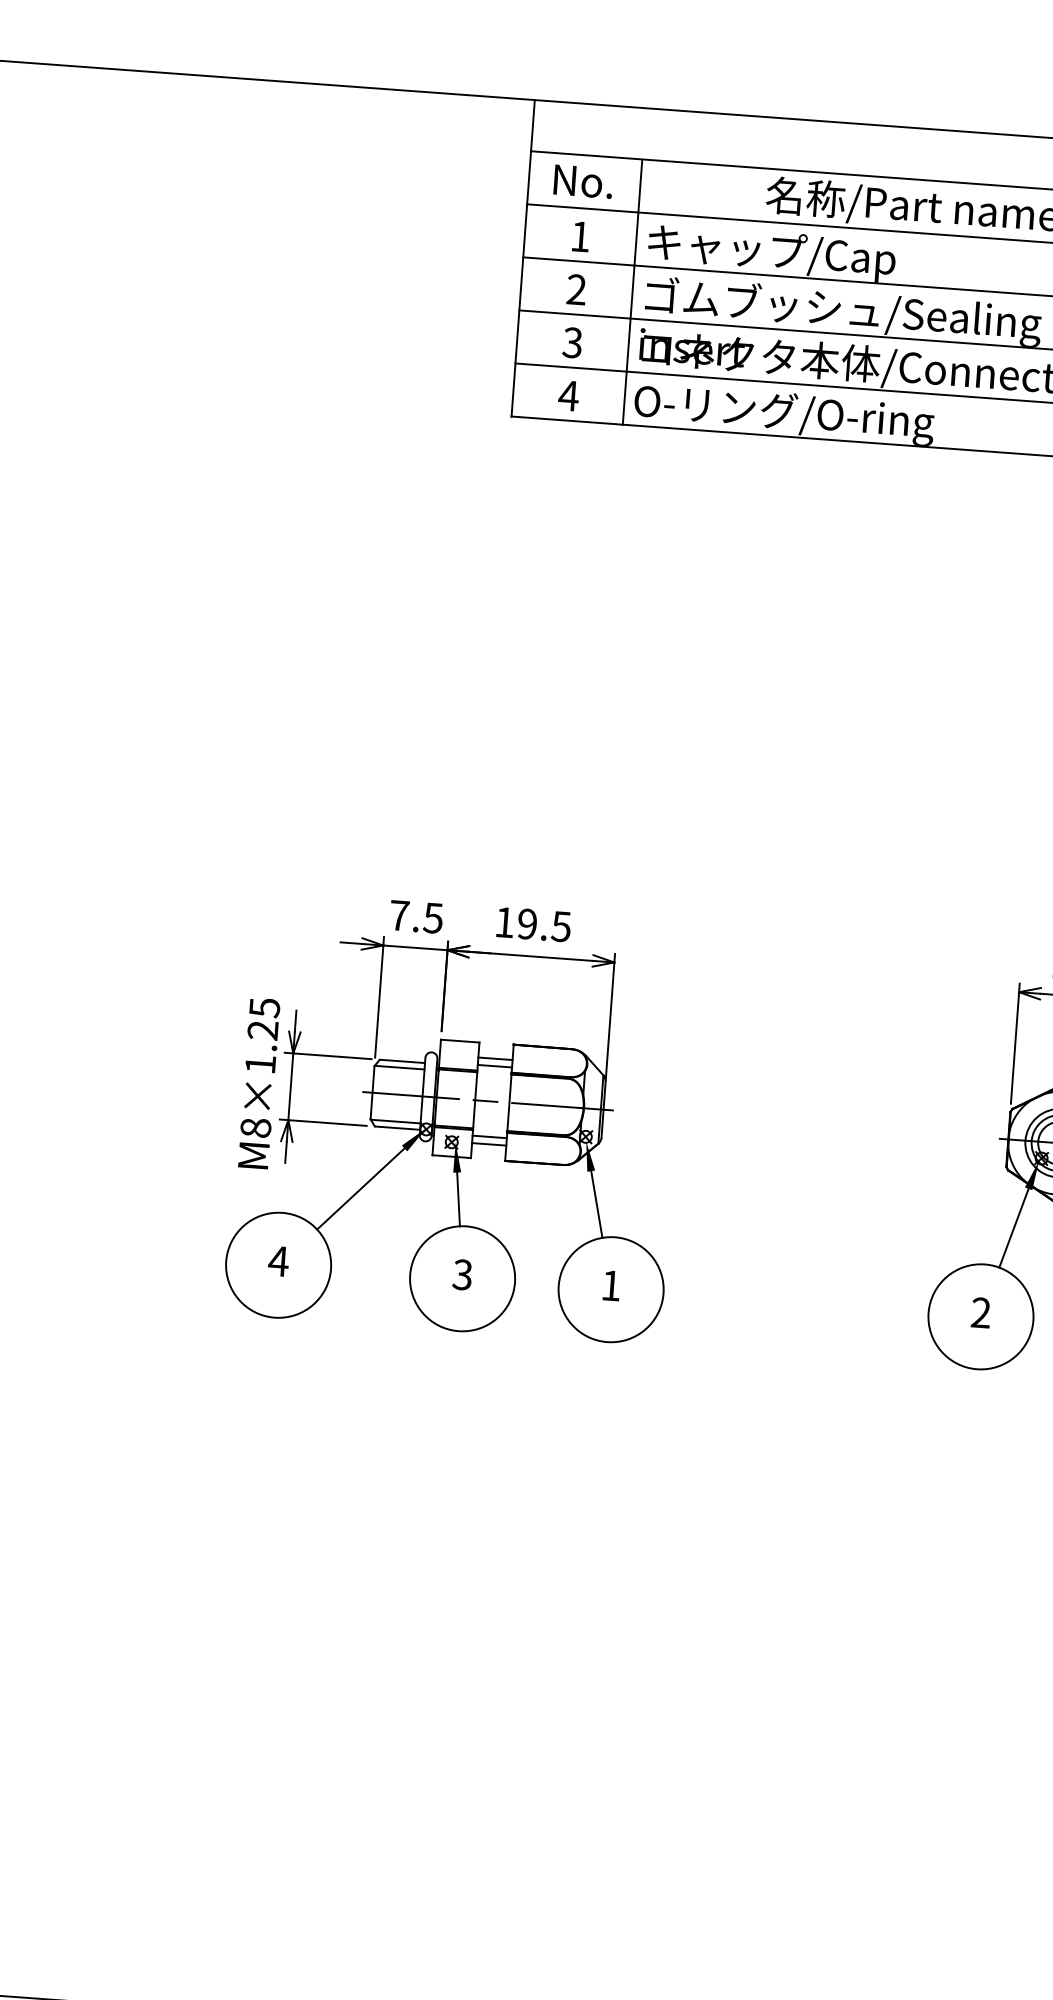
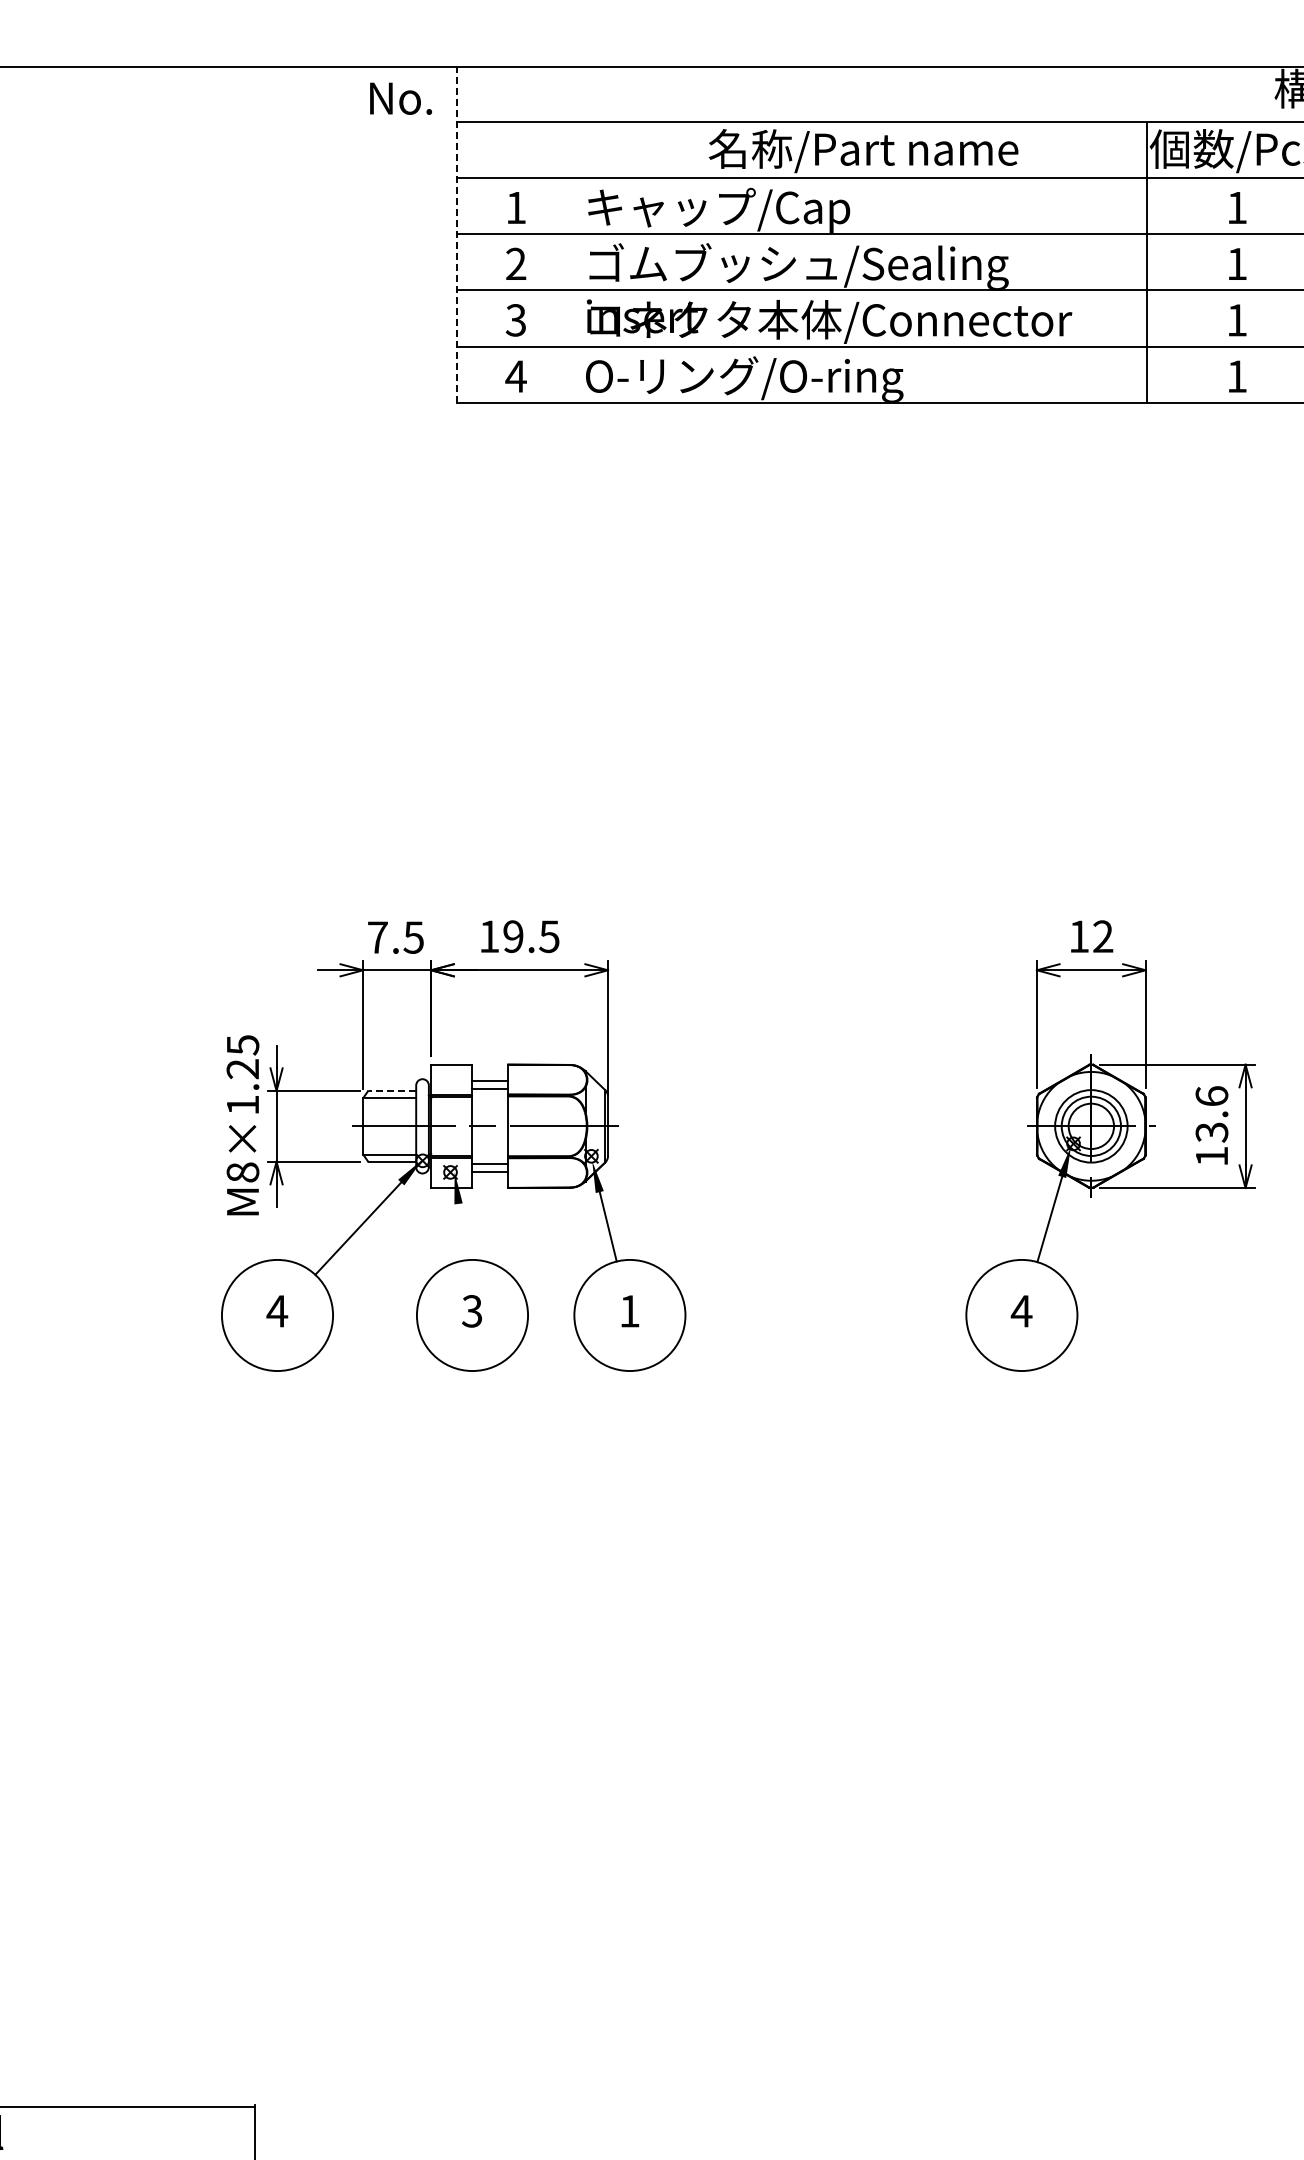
text: (583, 181) -> (400, 98), moved
line: (523, 258) -> (457, 235), solid -> dashed
line: (632, 293) -> (575, 263), removed
line: (402, 1060) -> (392, 1090), solid -> dashed
line: (458, 1198) -> (461, 1231), removed
text: (980, 1313) -> (1021, 1311), 2 -> 4

